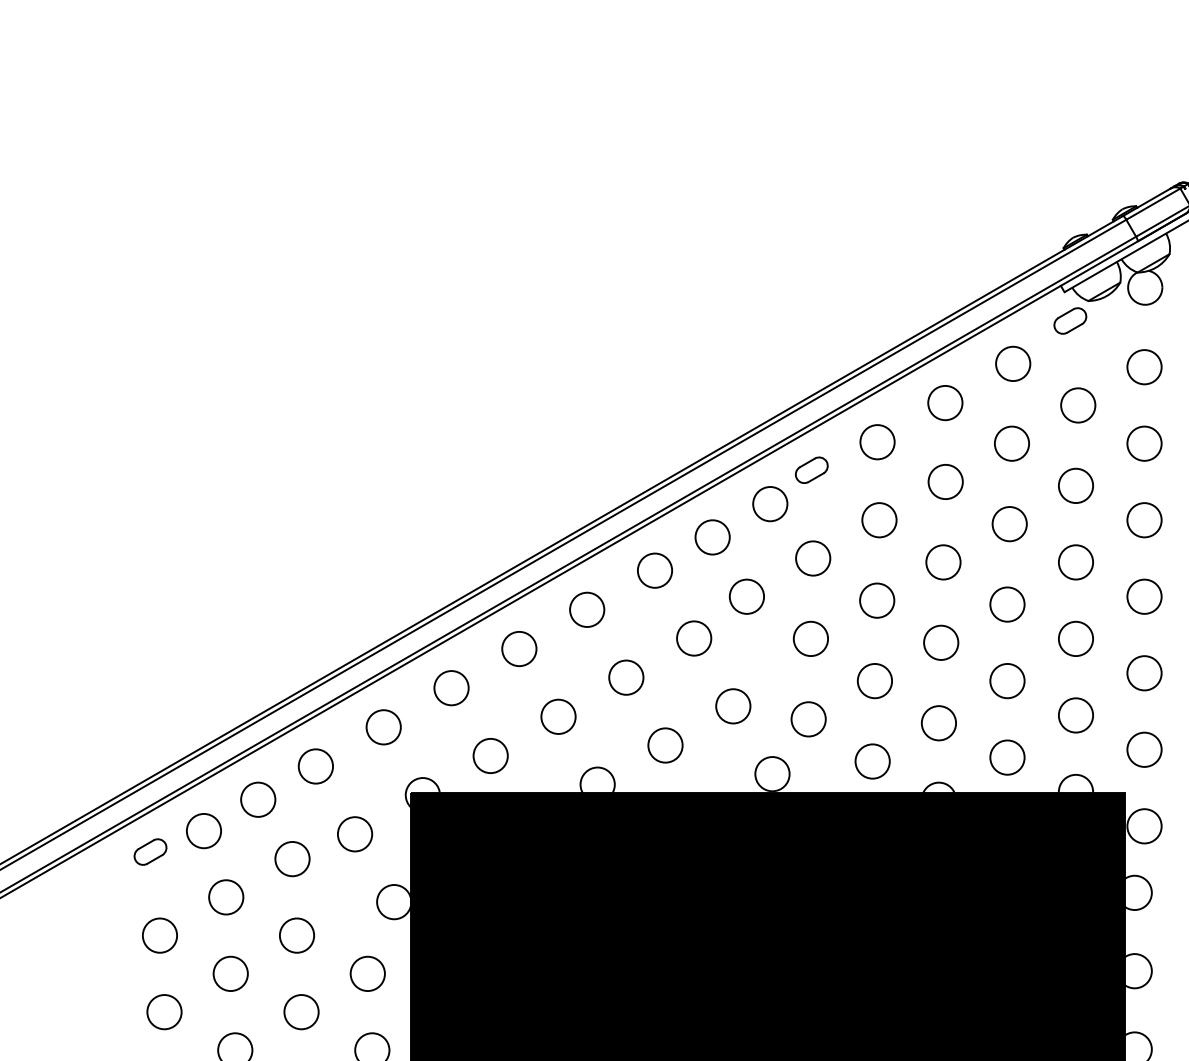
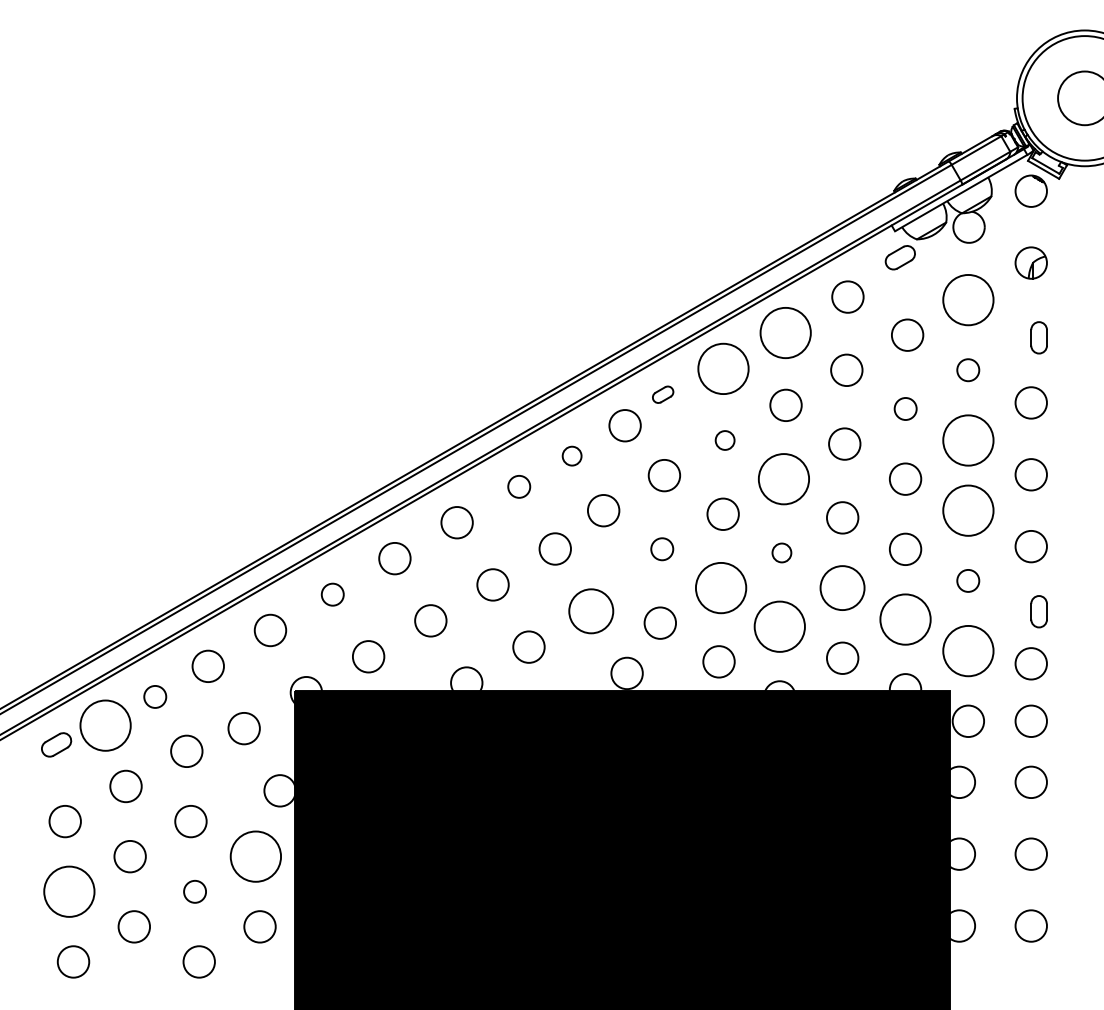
circle: (1144, 366) -> (968, 299), size x1.6
circle: (945, 402) -> (785, 332), size x1.6
circle: (877, 441) -> (723, 368), size x1.6
circle: (1143, 442) -> (967, 369), size x0.7
part: (811, 470) -> (662, 394), size x0.7
circle: (1075, 485) -> (905, 408), size x0.7
circle: (878, 520) -> (724, 440), size x0.6
circle: (1144, 520) -> (968, 440), size x1.6
circle: (711, 536) -> (571, 455), size x0.6
circle: (942, 561) -> (783, 478), size x1.6
circle: (654, 570) -> (518, 486), size x0.7
circle: (1144, 596) -> (968, 510), size x1.6
circle: (809, 637) -> (661, 548), size x0.7
circle: (940, 642) -> (781, 552), size x0.6
circle: (1143, 672) -> (967, 580), size x0.7
circle: (874, 680) -> (720, 587), size x1.6
circle: (1007, 680) -> (842, 587), size x1.4
circle: (451, 688) -> (332, 594), size x0.7
circle: (732, 705) -> (590, 610), size x1.4
circle: (1075, 715) -> (905, 619), size x1.6
circle: (938, 722) -> (779, 626), size x1.6
circle: (1144, 749) -> (968, 650), size x1.6
circle: (257, 799) -> (154, 696), size x0.7
circle: (203, 830) -> (105, 725), size x1.6
circle: (367, 973) -> (255, 856), size x1.6
circle: (164, 1011) -> (69, 891), size x1.6
circle: (300, 1011) -> (194, 891), size x0.7

